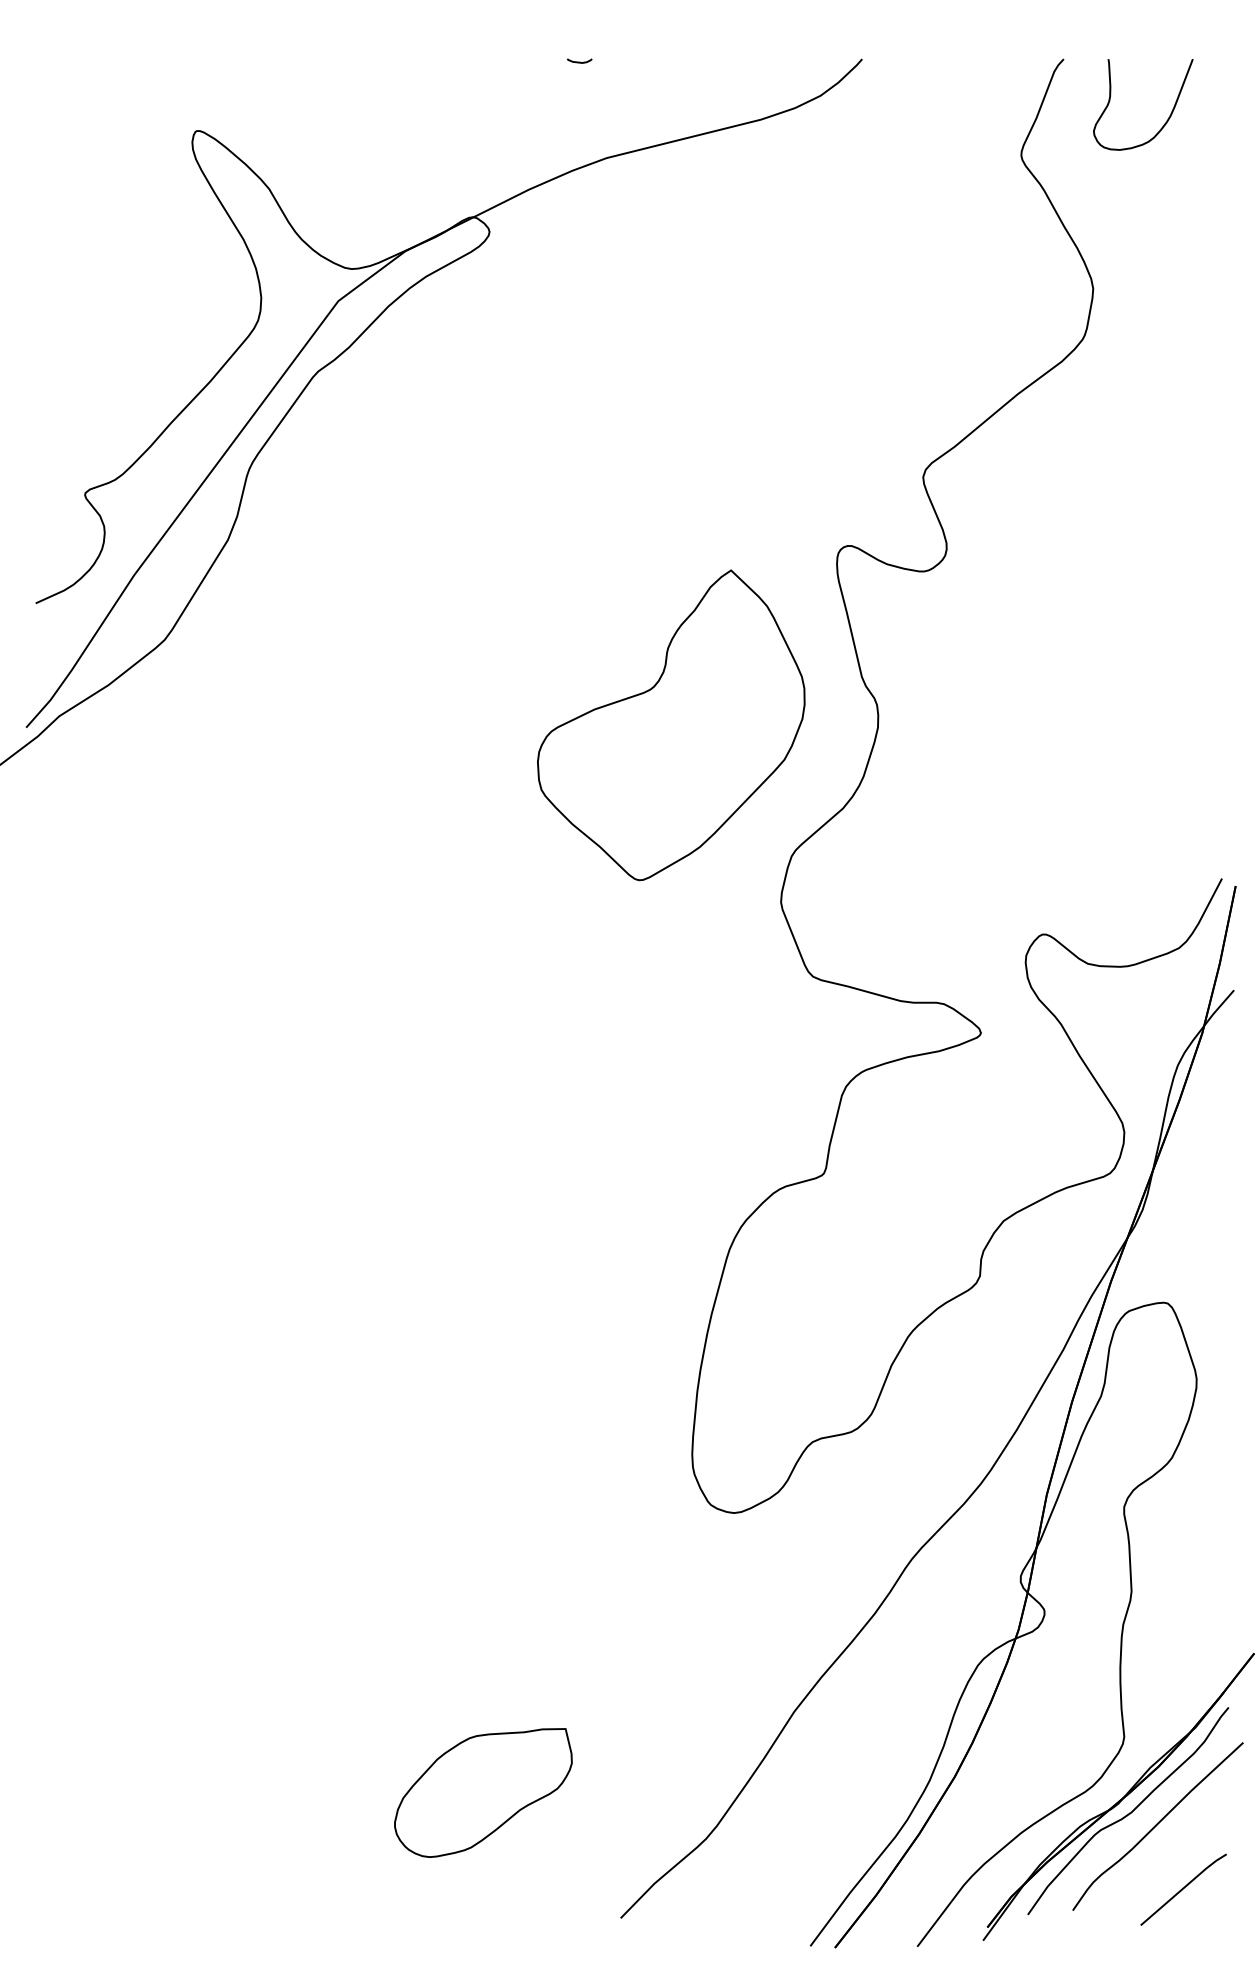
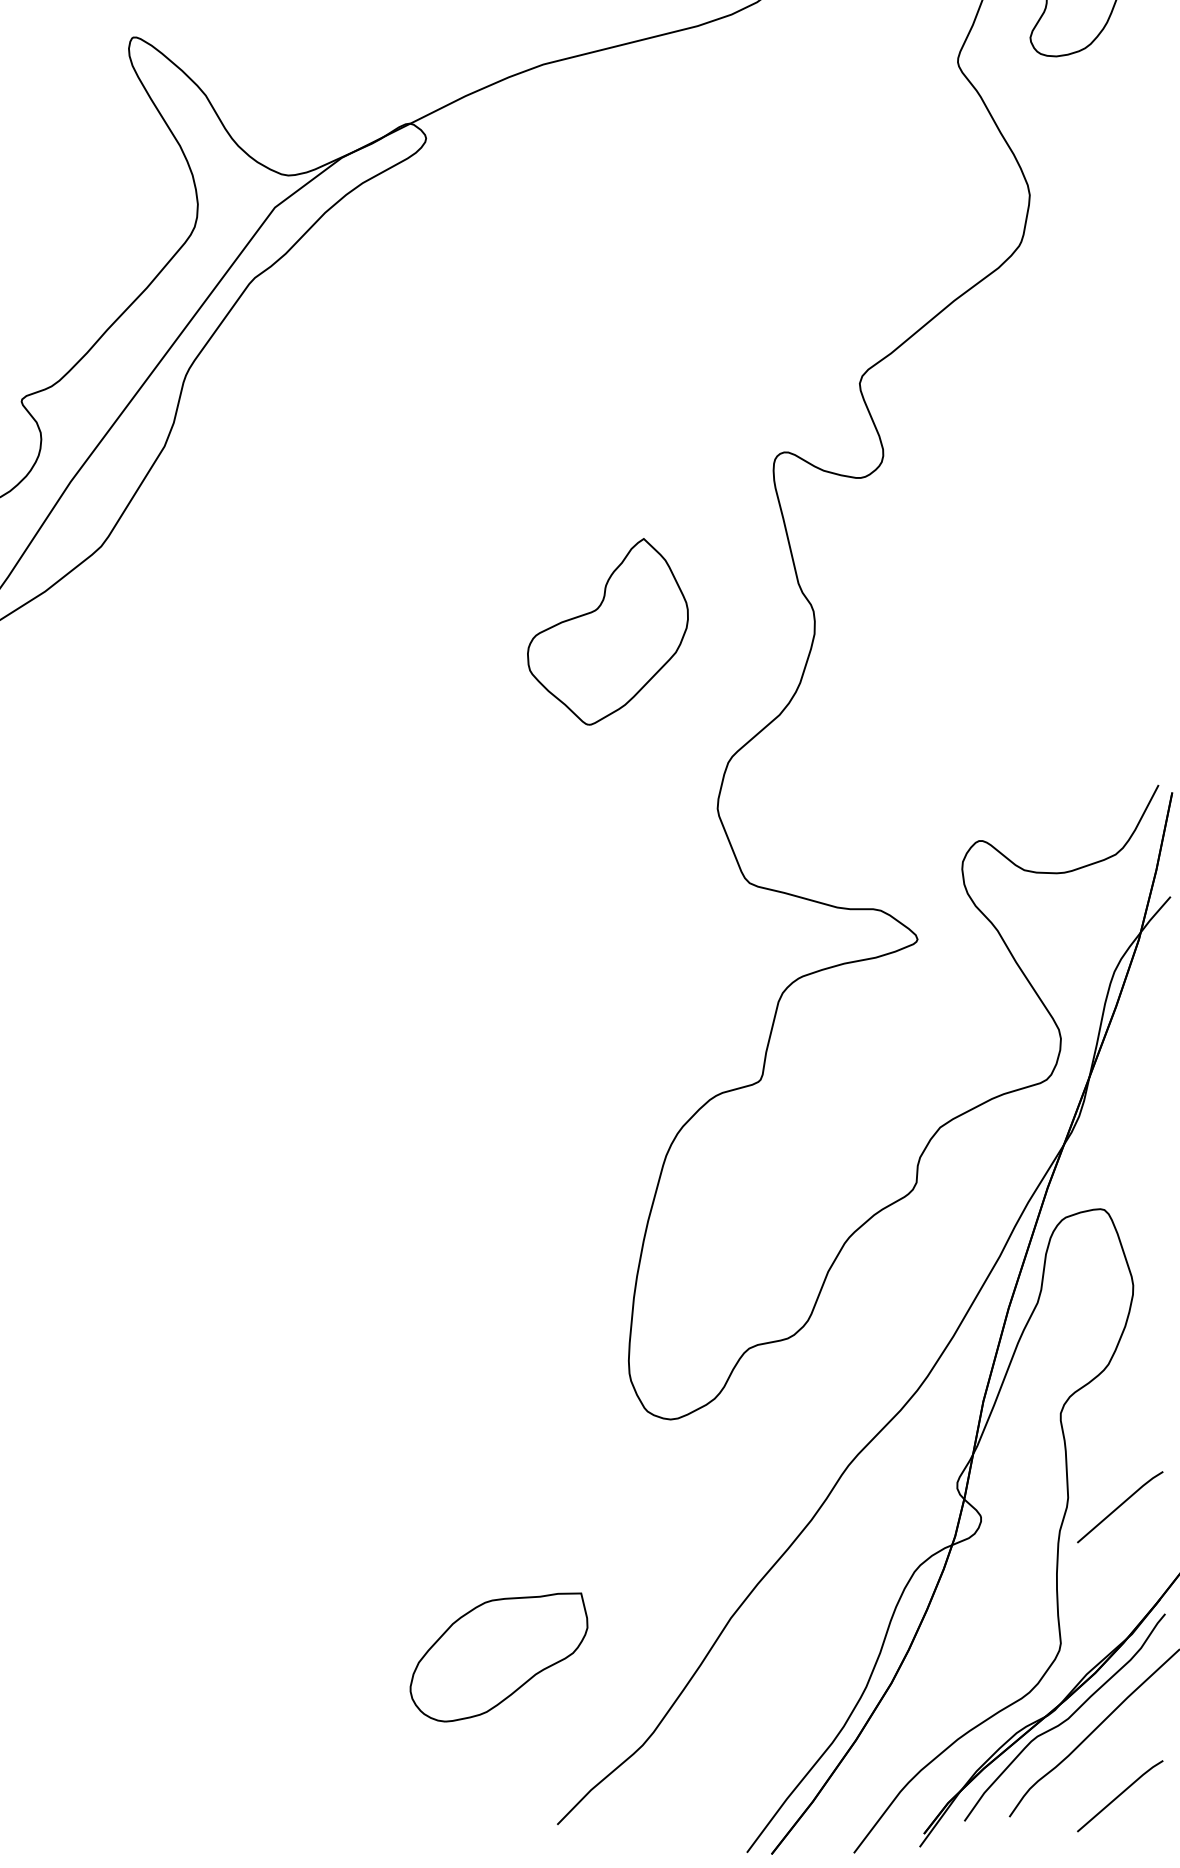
part: (671, 725) -> (608, 631), size x0.6
line: (1183, 1600) -> (1120, 1506), added
part: (483, 1792) -> (499, 1656), moved

